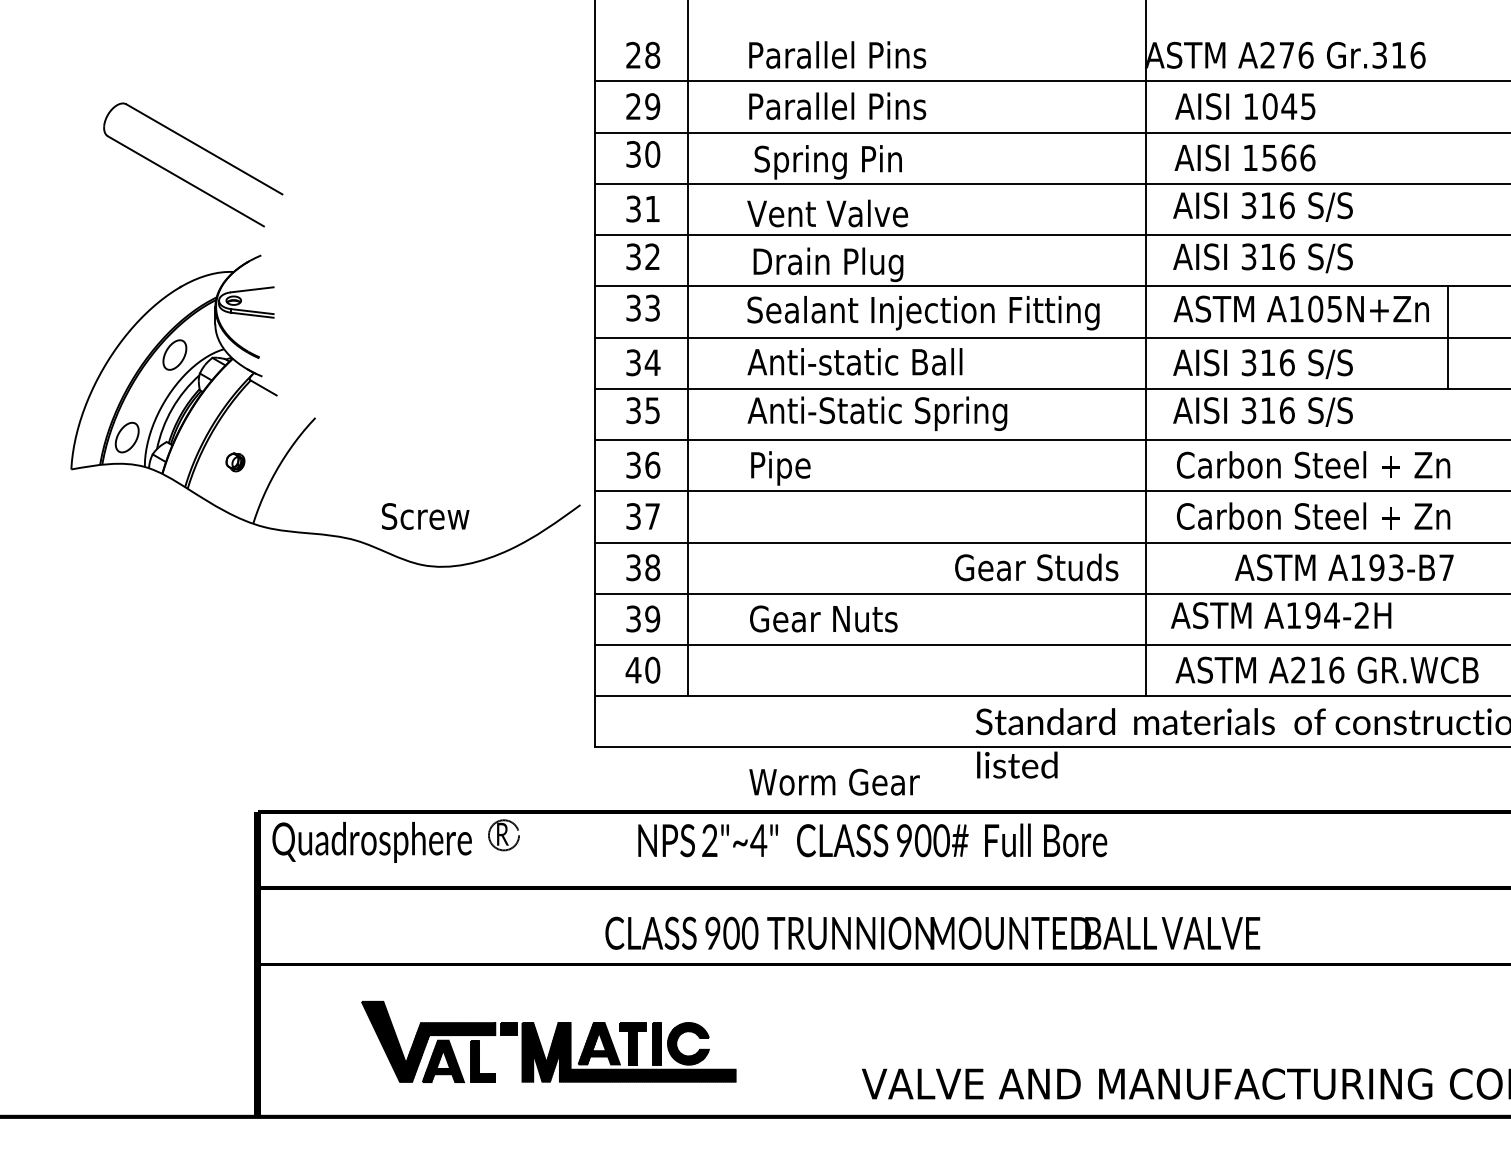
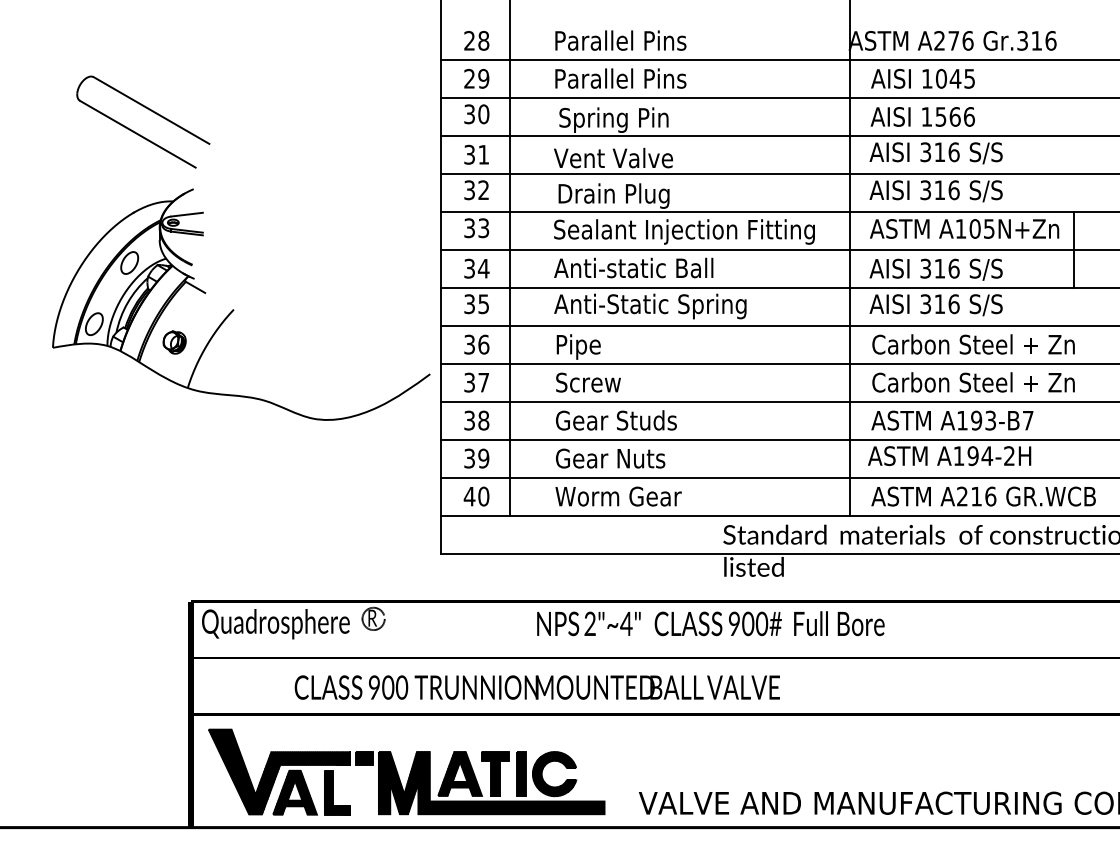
part: (235, 462) -> (174, 342), size x1.67
text: (425, 516) -> (588, 382), moved
text: (1036, 567) -> (616, 420), moved
text: (1344, 567) -> (952, 420), moved
text: (834, 782) -> (618, 496), moved
text: (872, 840) -> (710, 623), moved
text: (931, 933) -> (536, 687), moved
part: (548, 1041) -> (406, 771), size x1.43

